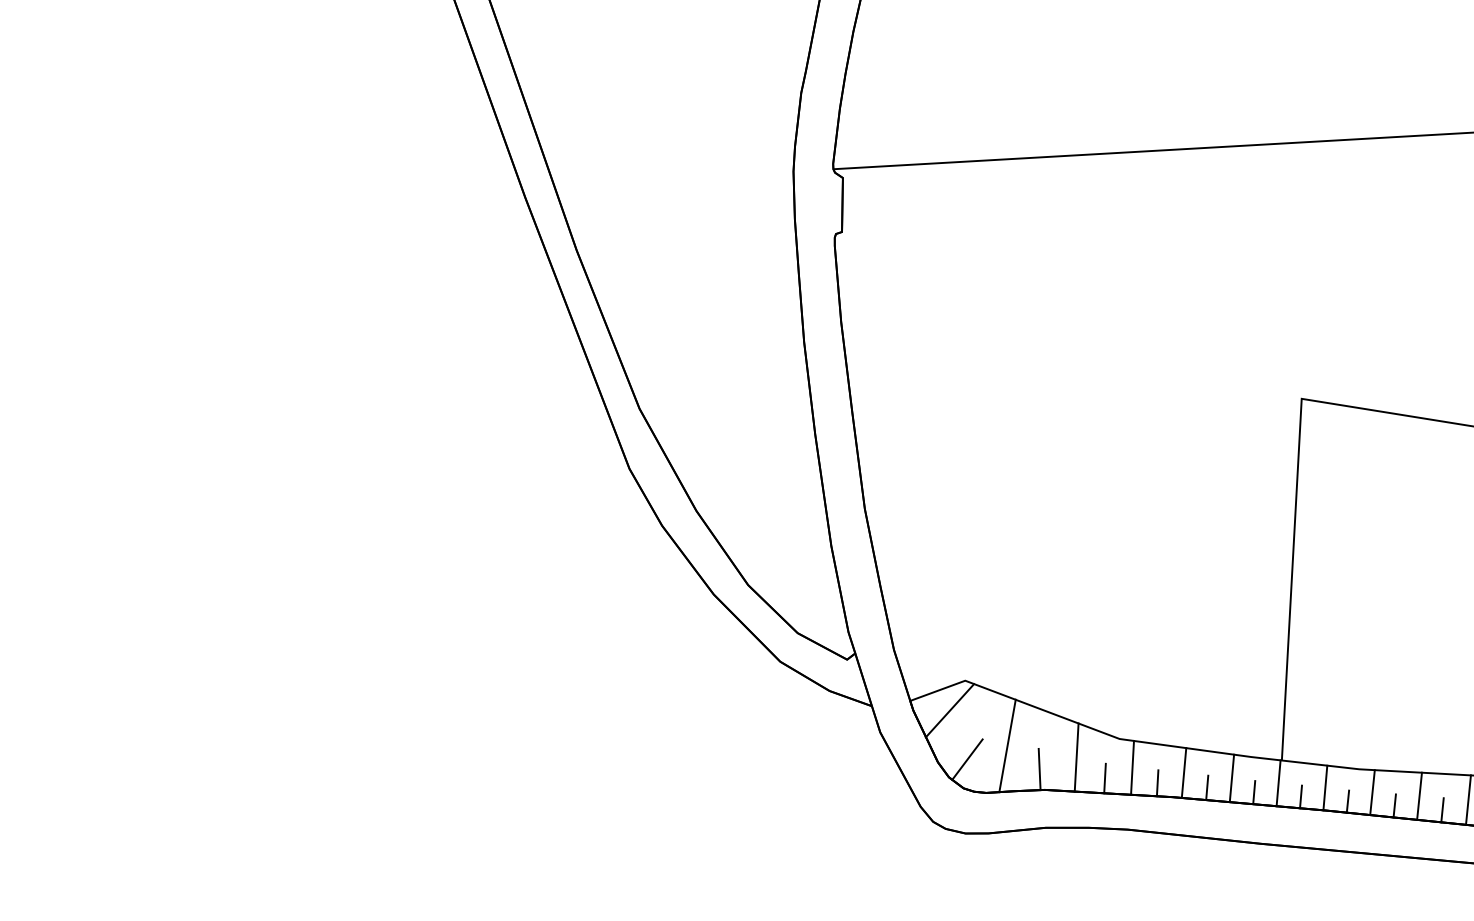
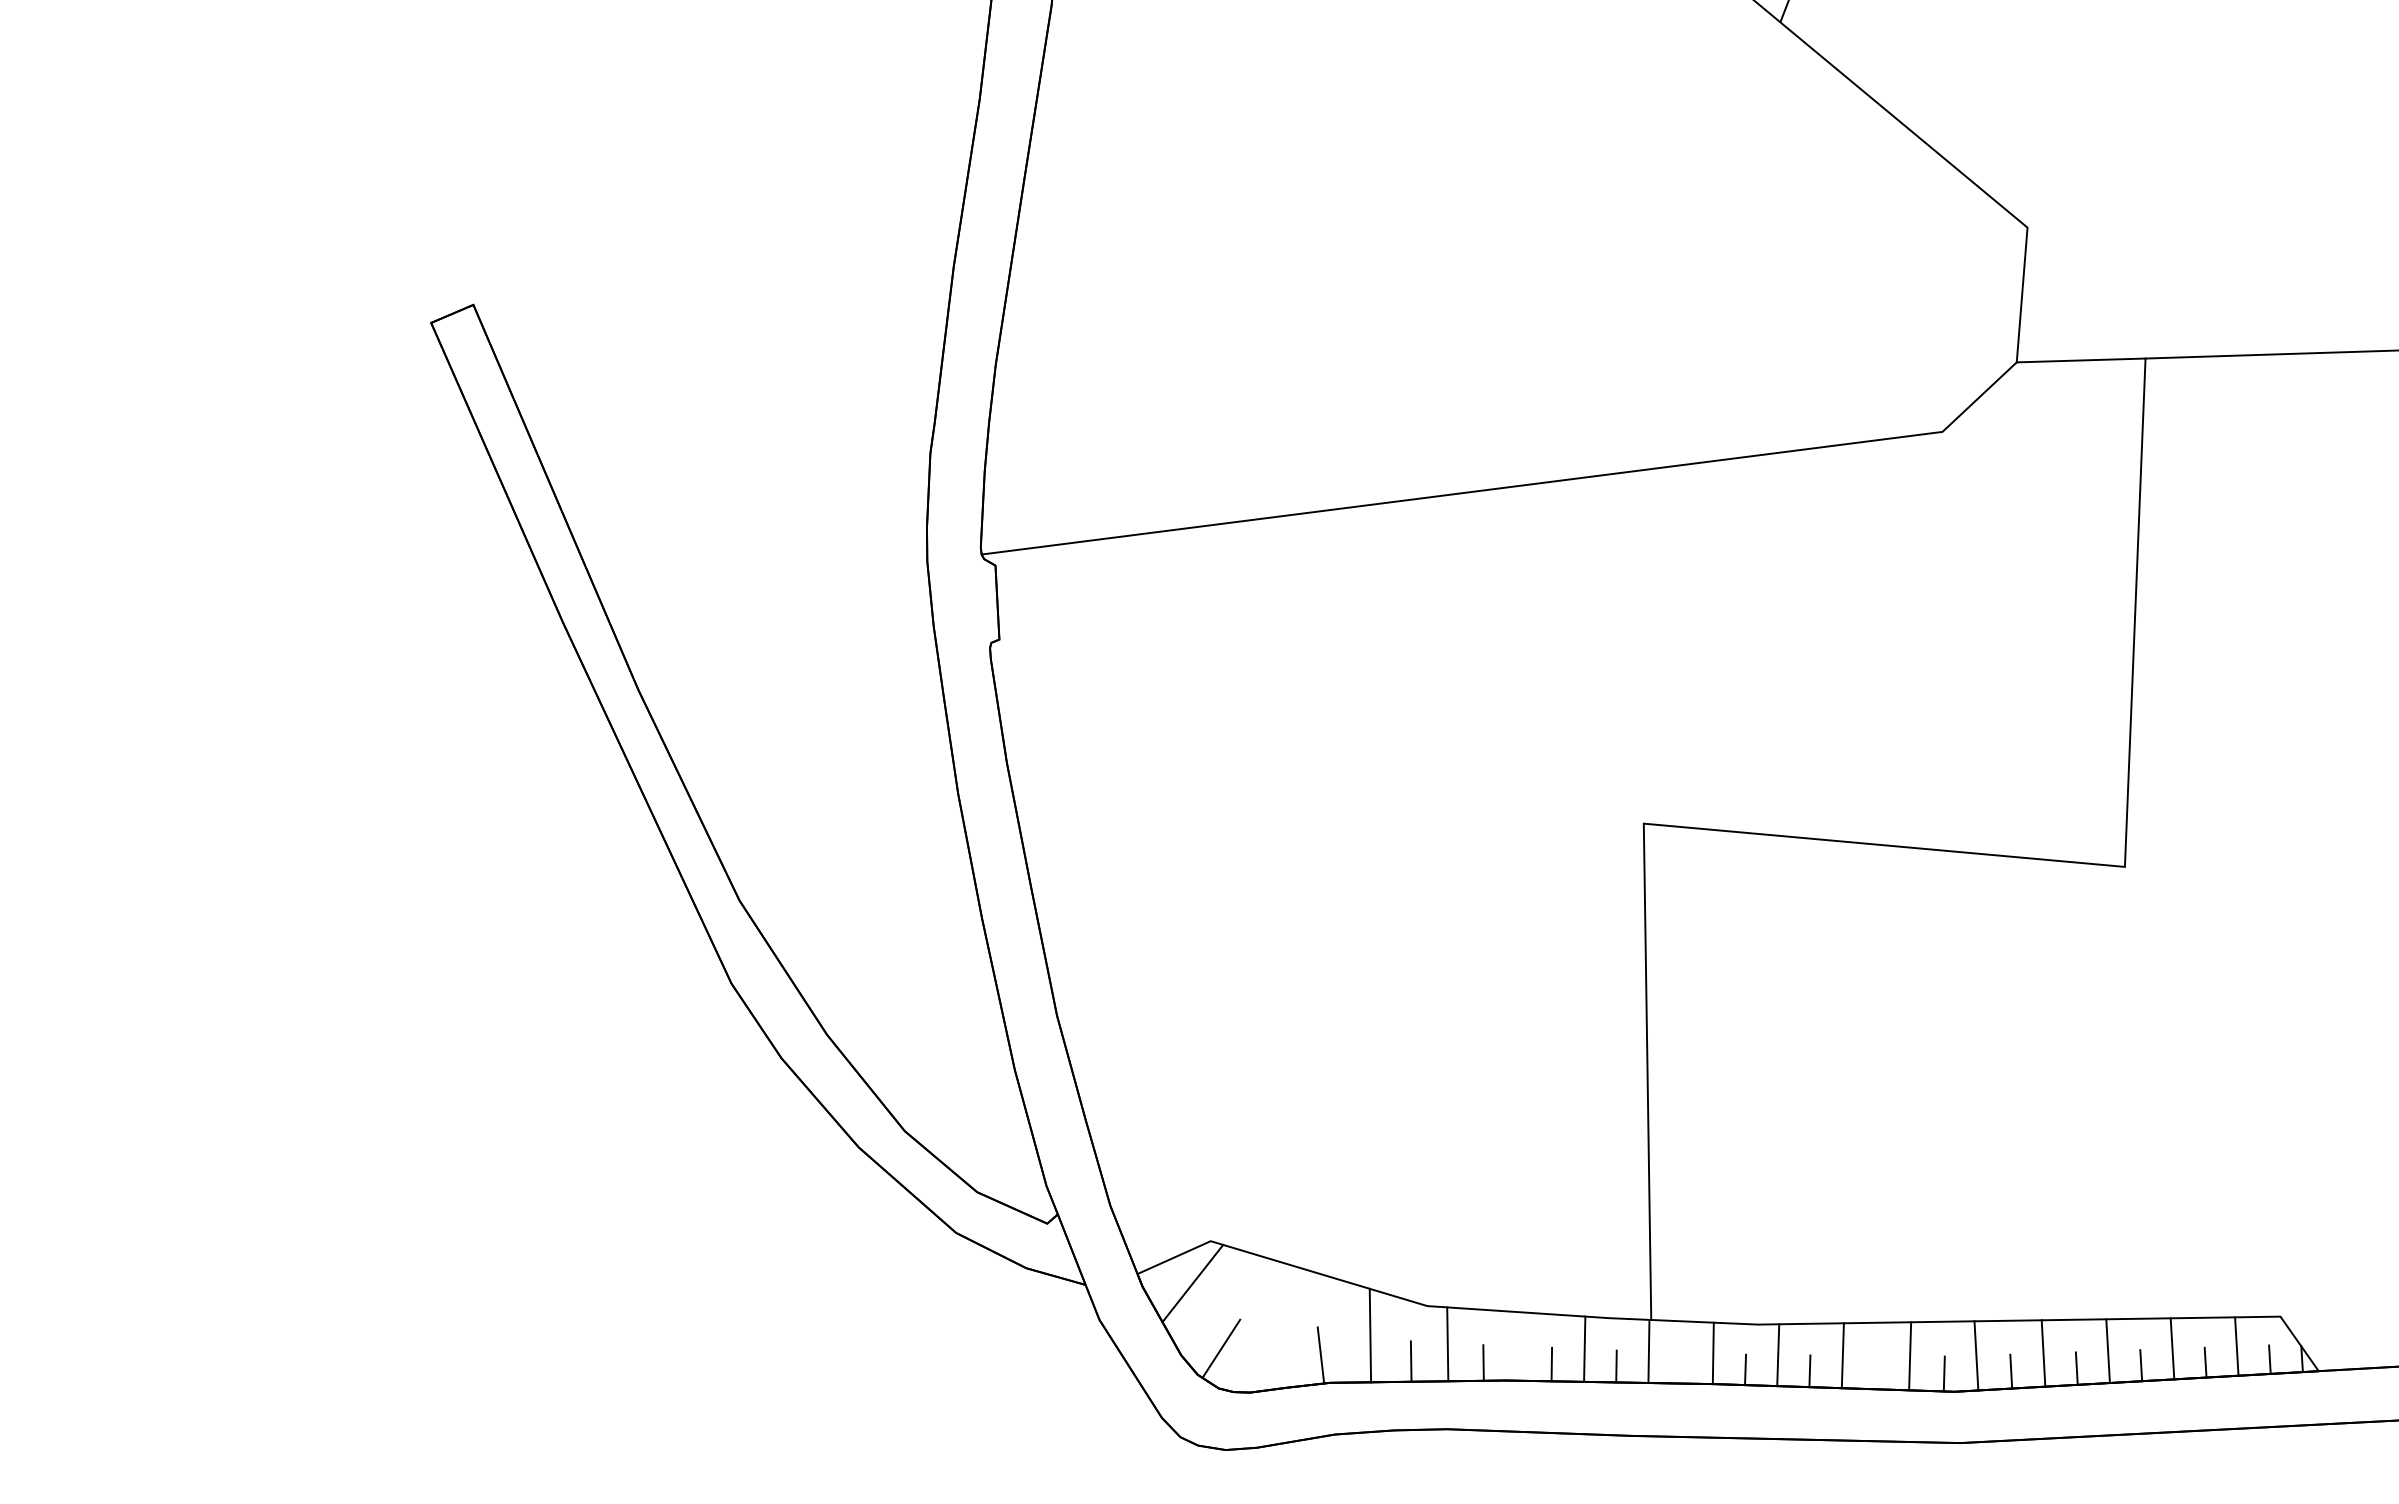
line: (1007, 746) -> (1274, 1326), removed
line: (1183, 773) -> (1518, 1346), removed
line: (1300, 796) -> (1680, 1367), removed
line: (1442, 810) -> (1875, 1372), removed

